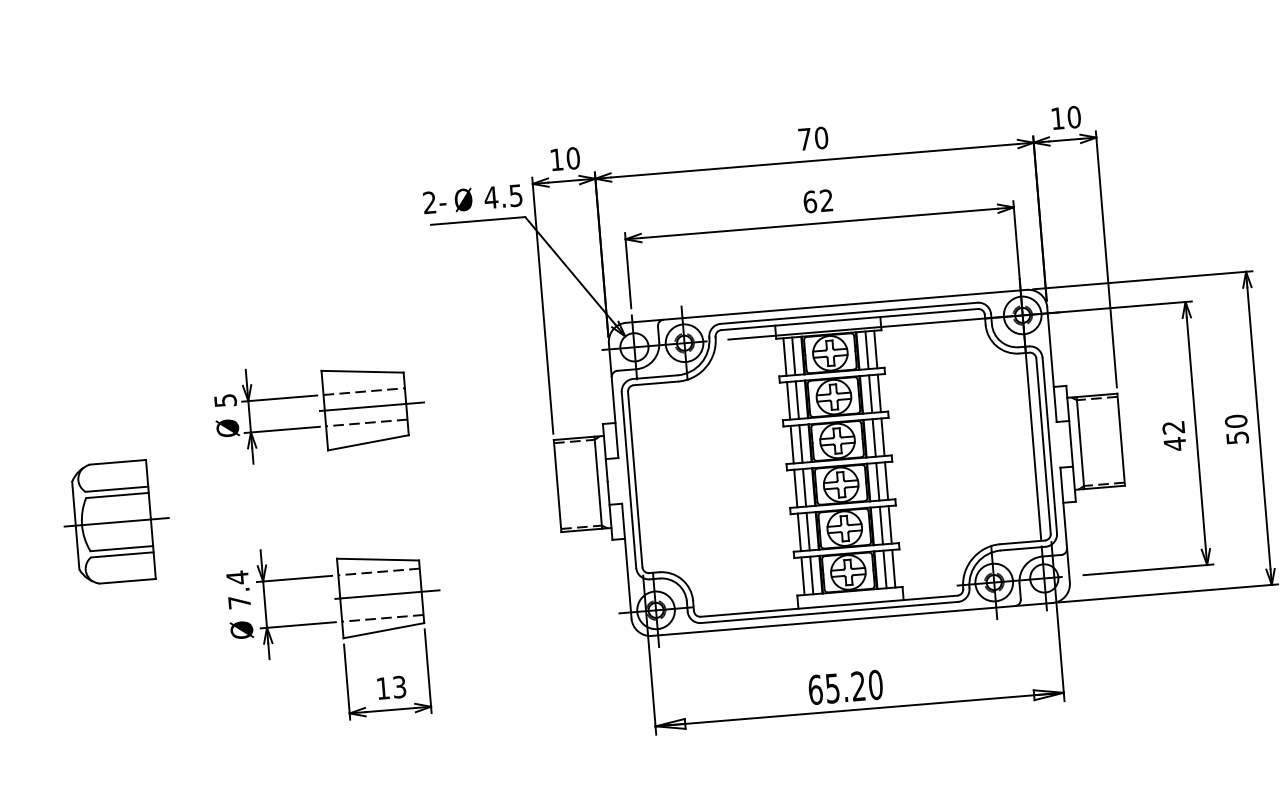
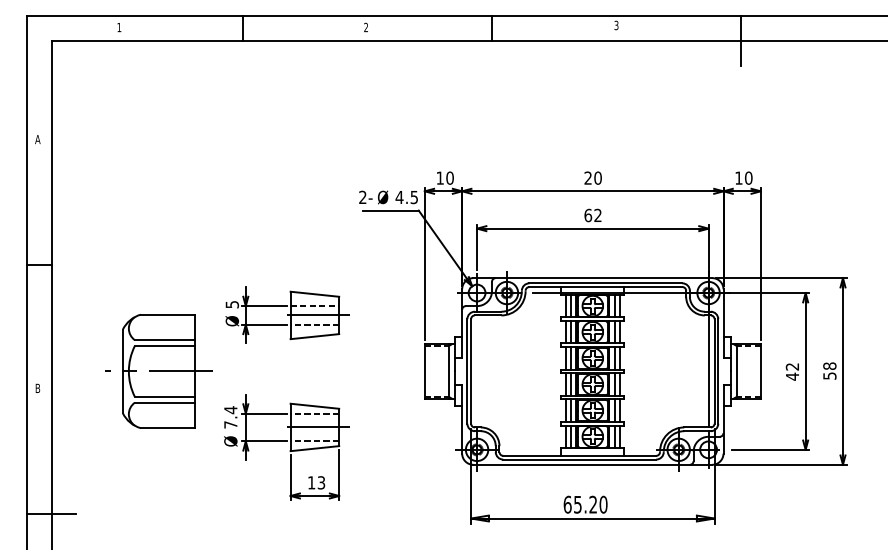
text: (803, 138) -> (587, 177), 70 -> 20
text: (1235, 421) -> (829, 366), 50 -> 58
part: (115, 522) -> (161, 371), size x1.6

